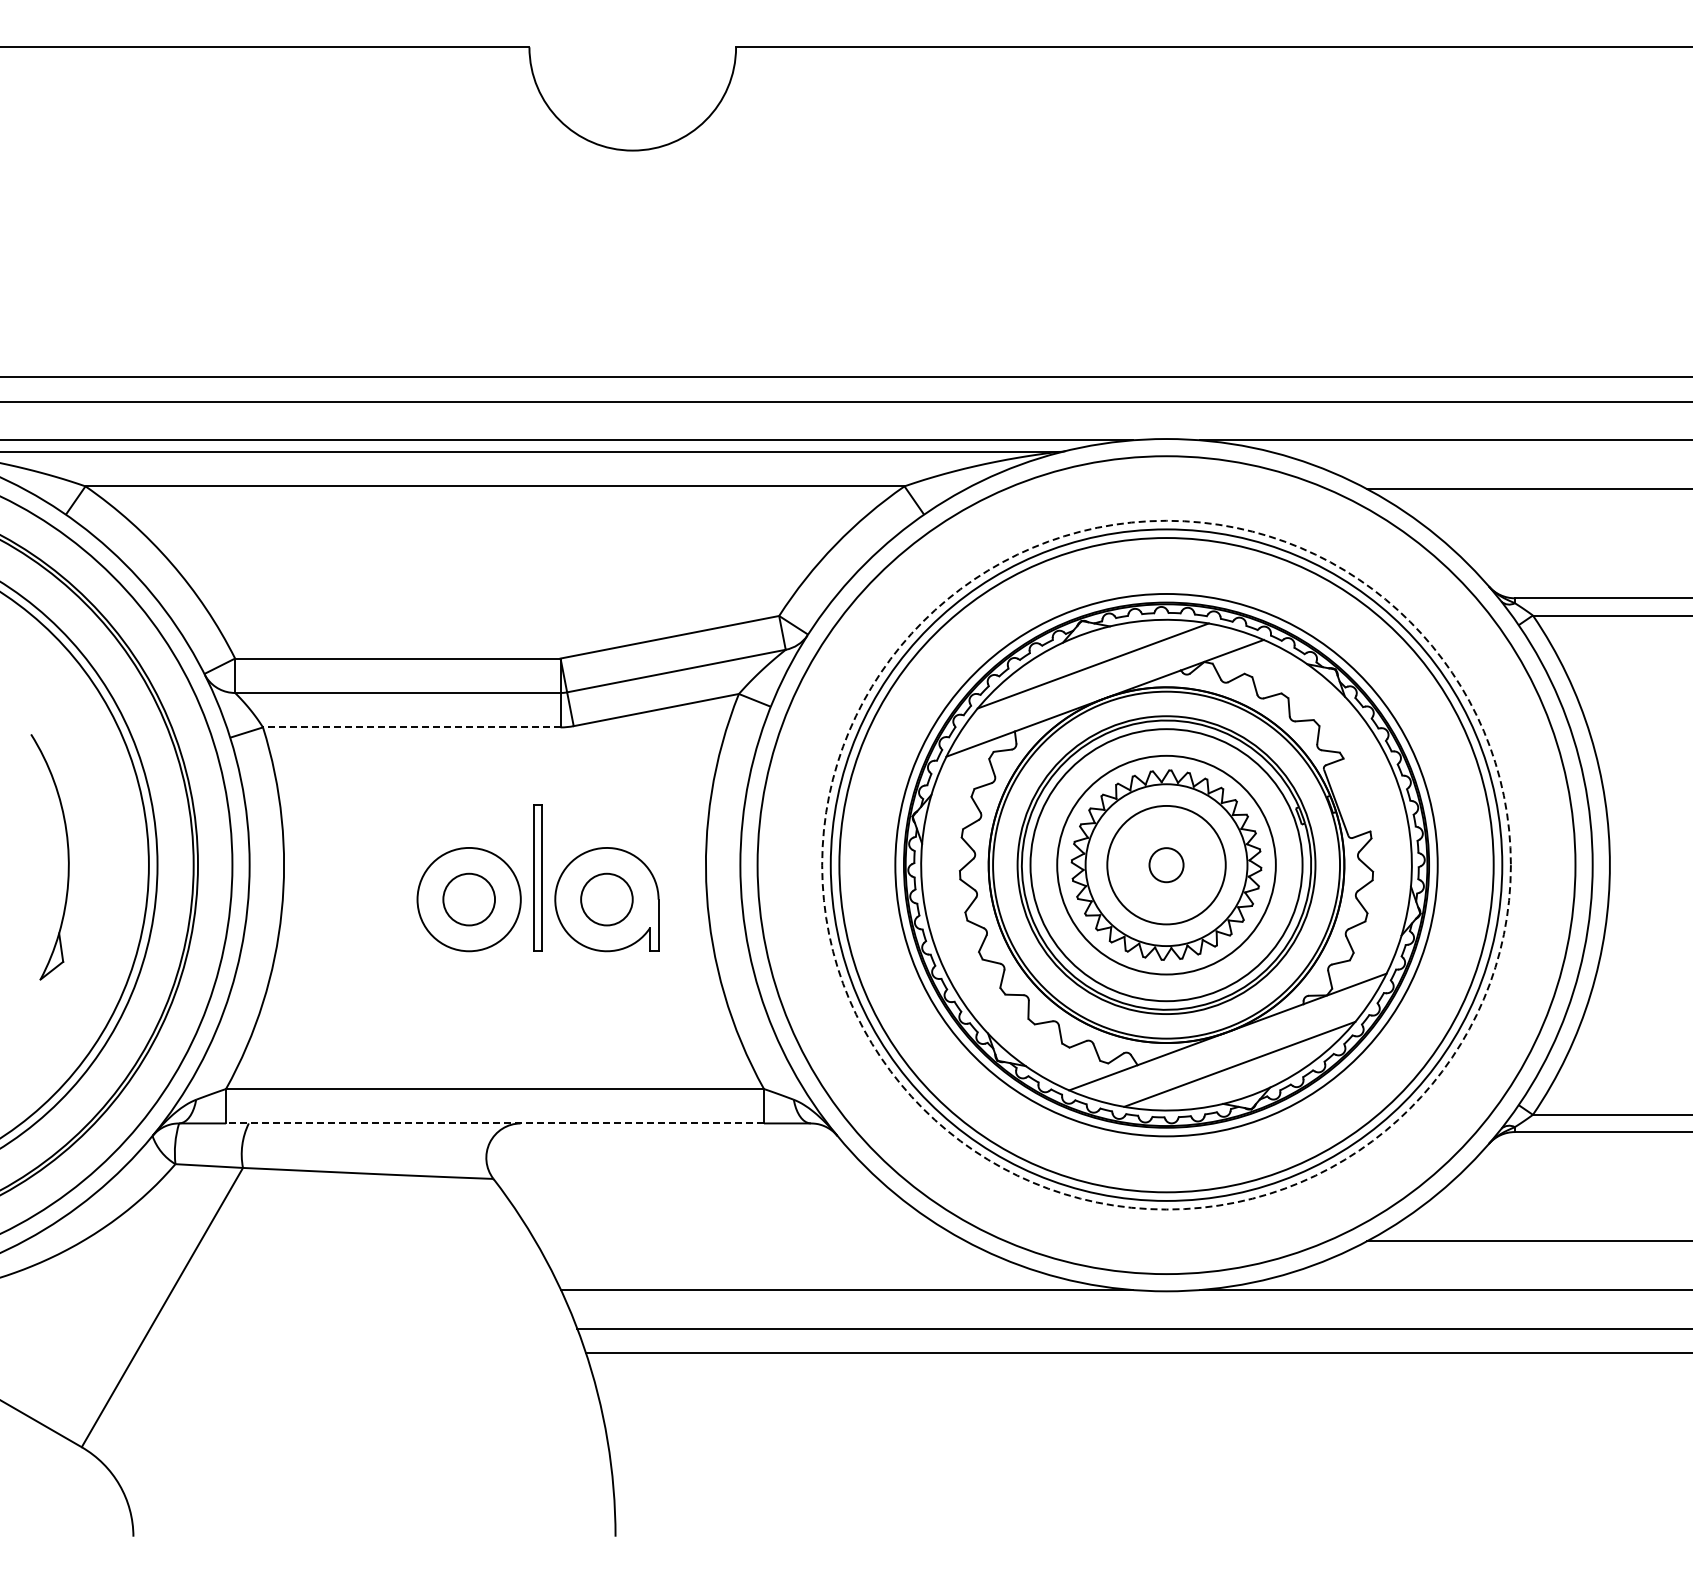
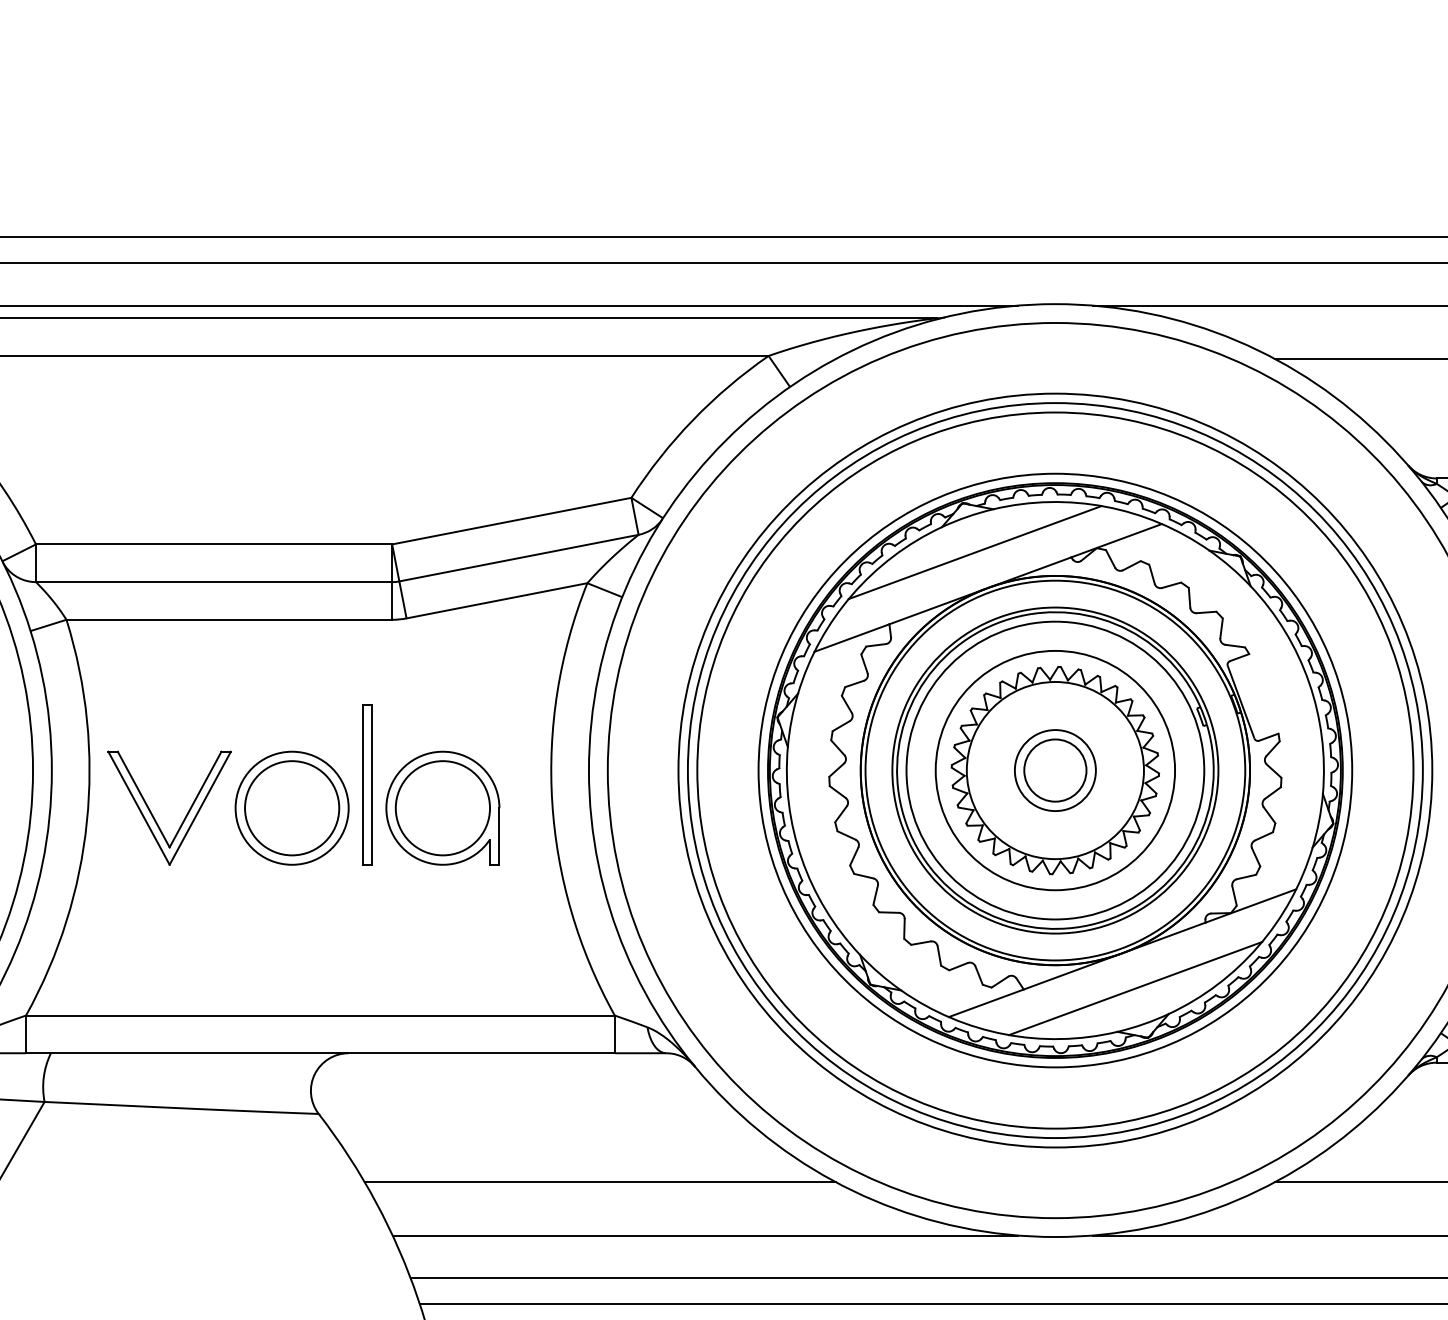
line: (411, 727) -> (229, 619), dashed -> solid
circle: (1166, 864) -> (1055, 769), dashed -> solid
circle: (1166, 864) -> (1055, 769), size x1.67
circle: (1166, 865) -> (1055, 770), size x0.62
circle: (469, 899) -> (292, 808), size x1.67
circle: (606, 899) -> (442, 808), size x1.67
part: (371, 906) -> (185, 815), added
line: (495, 1123) -> (320, 1053), dashed -> solid
line: (750, 1241) -> (600, 1182), added

